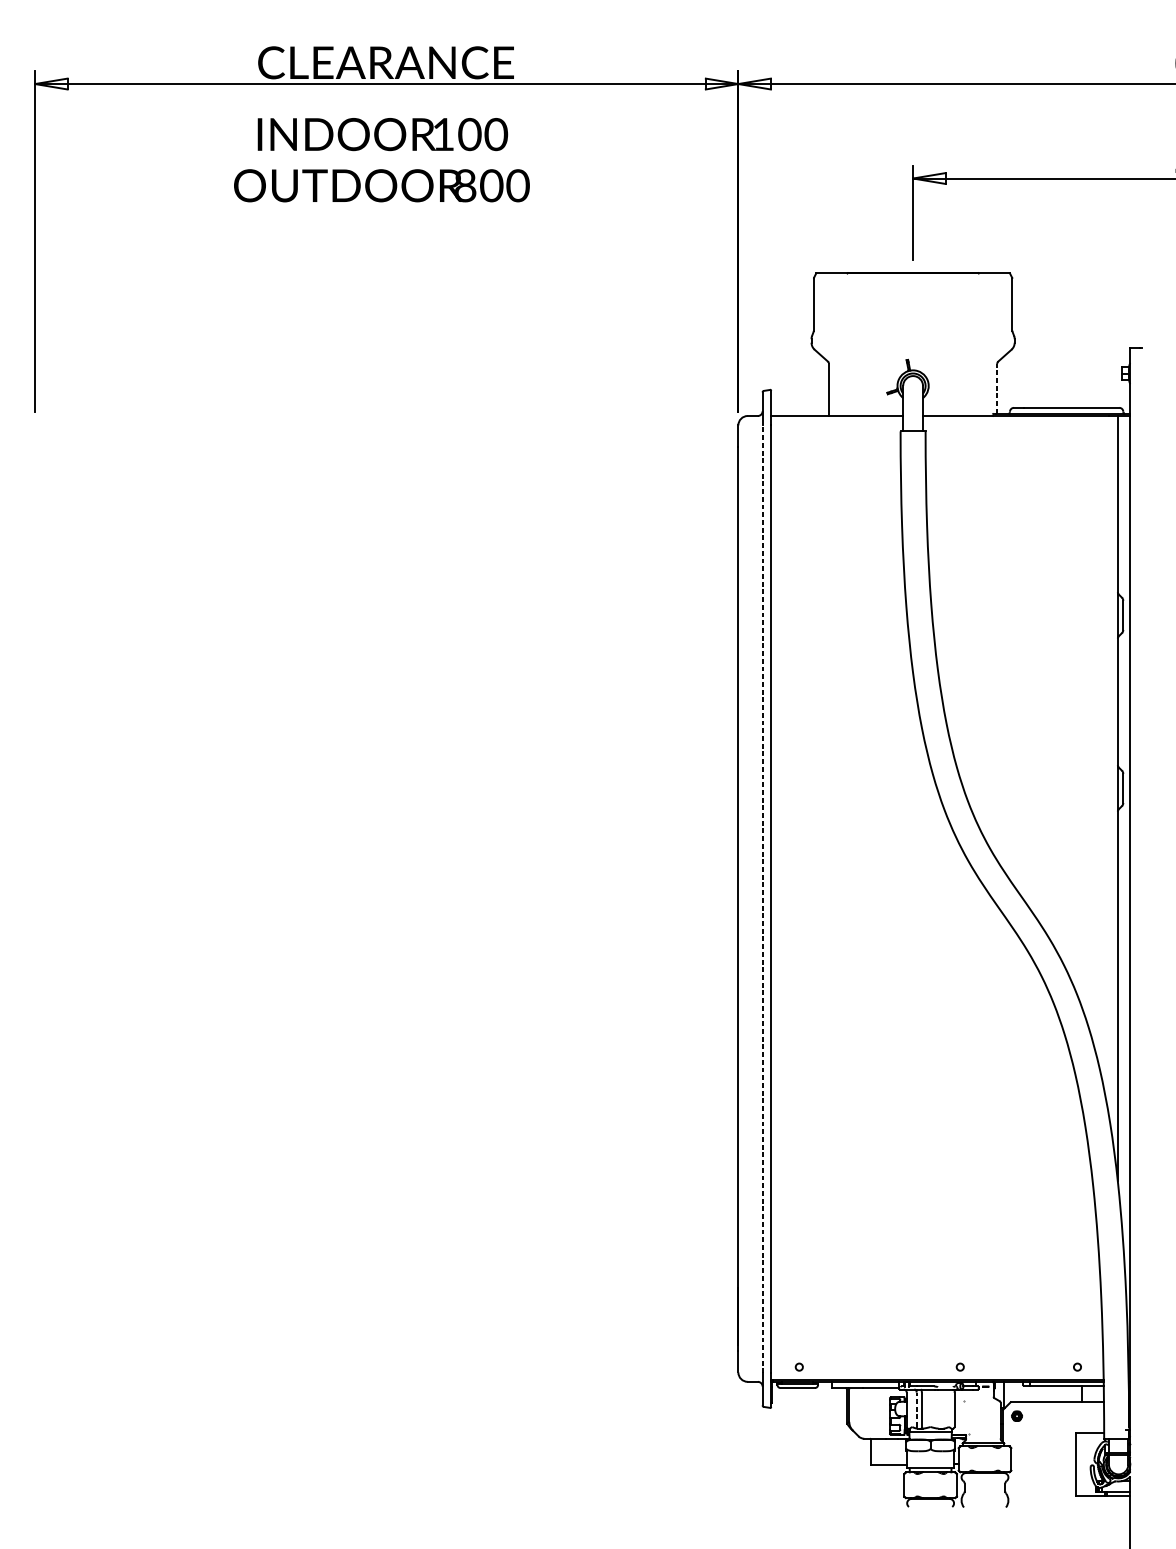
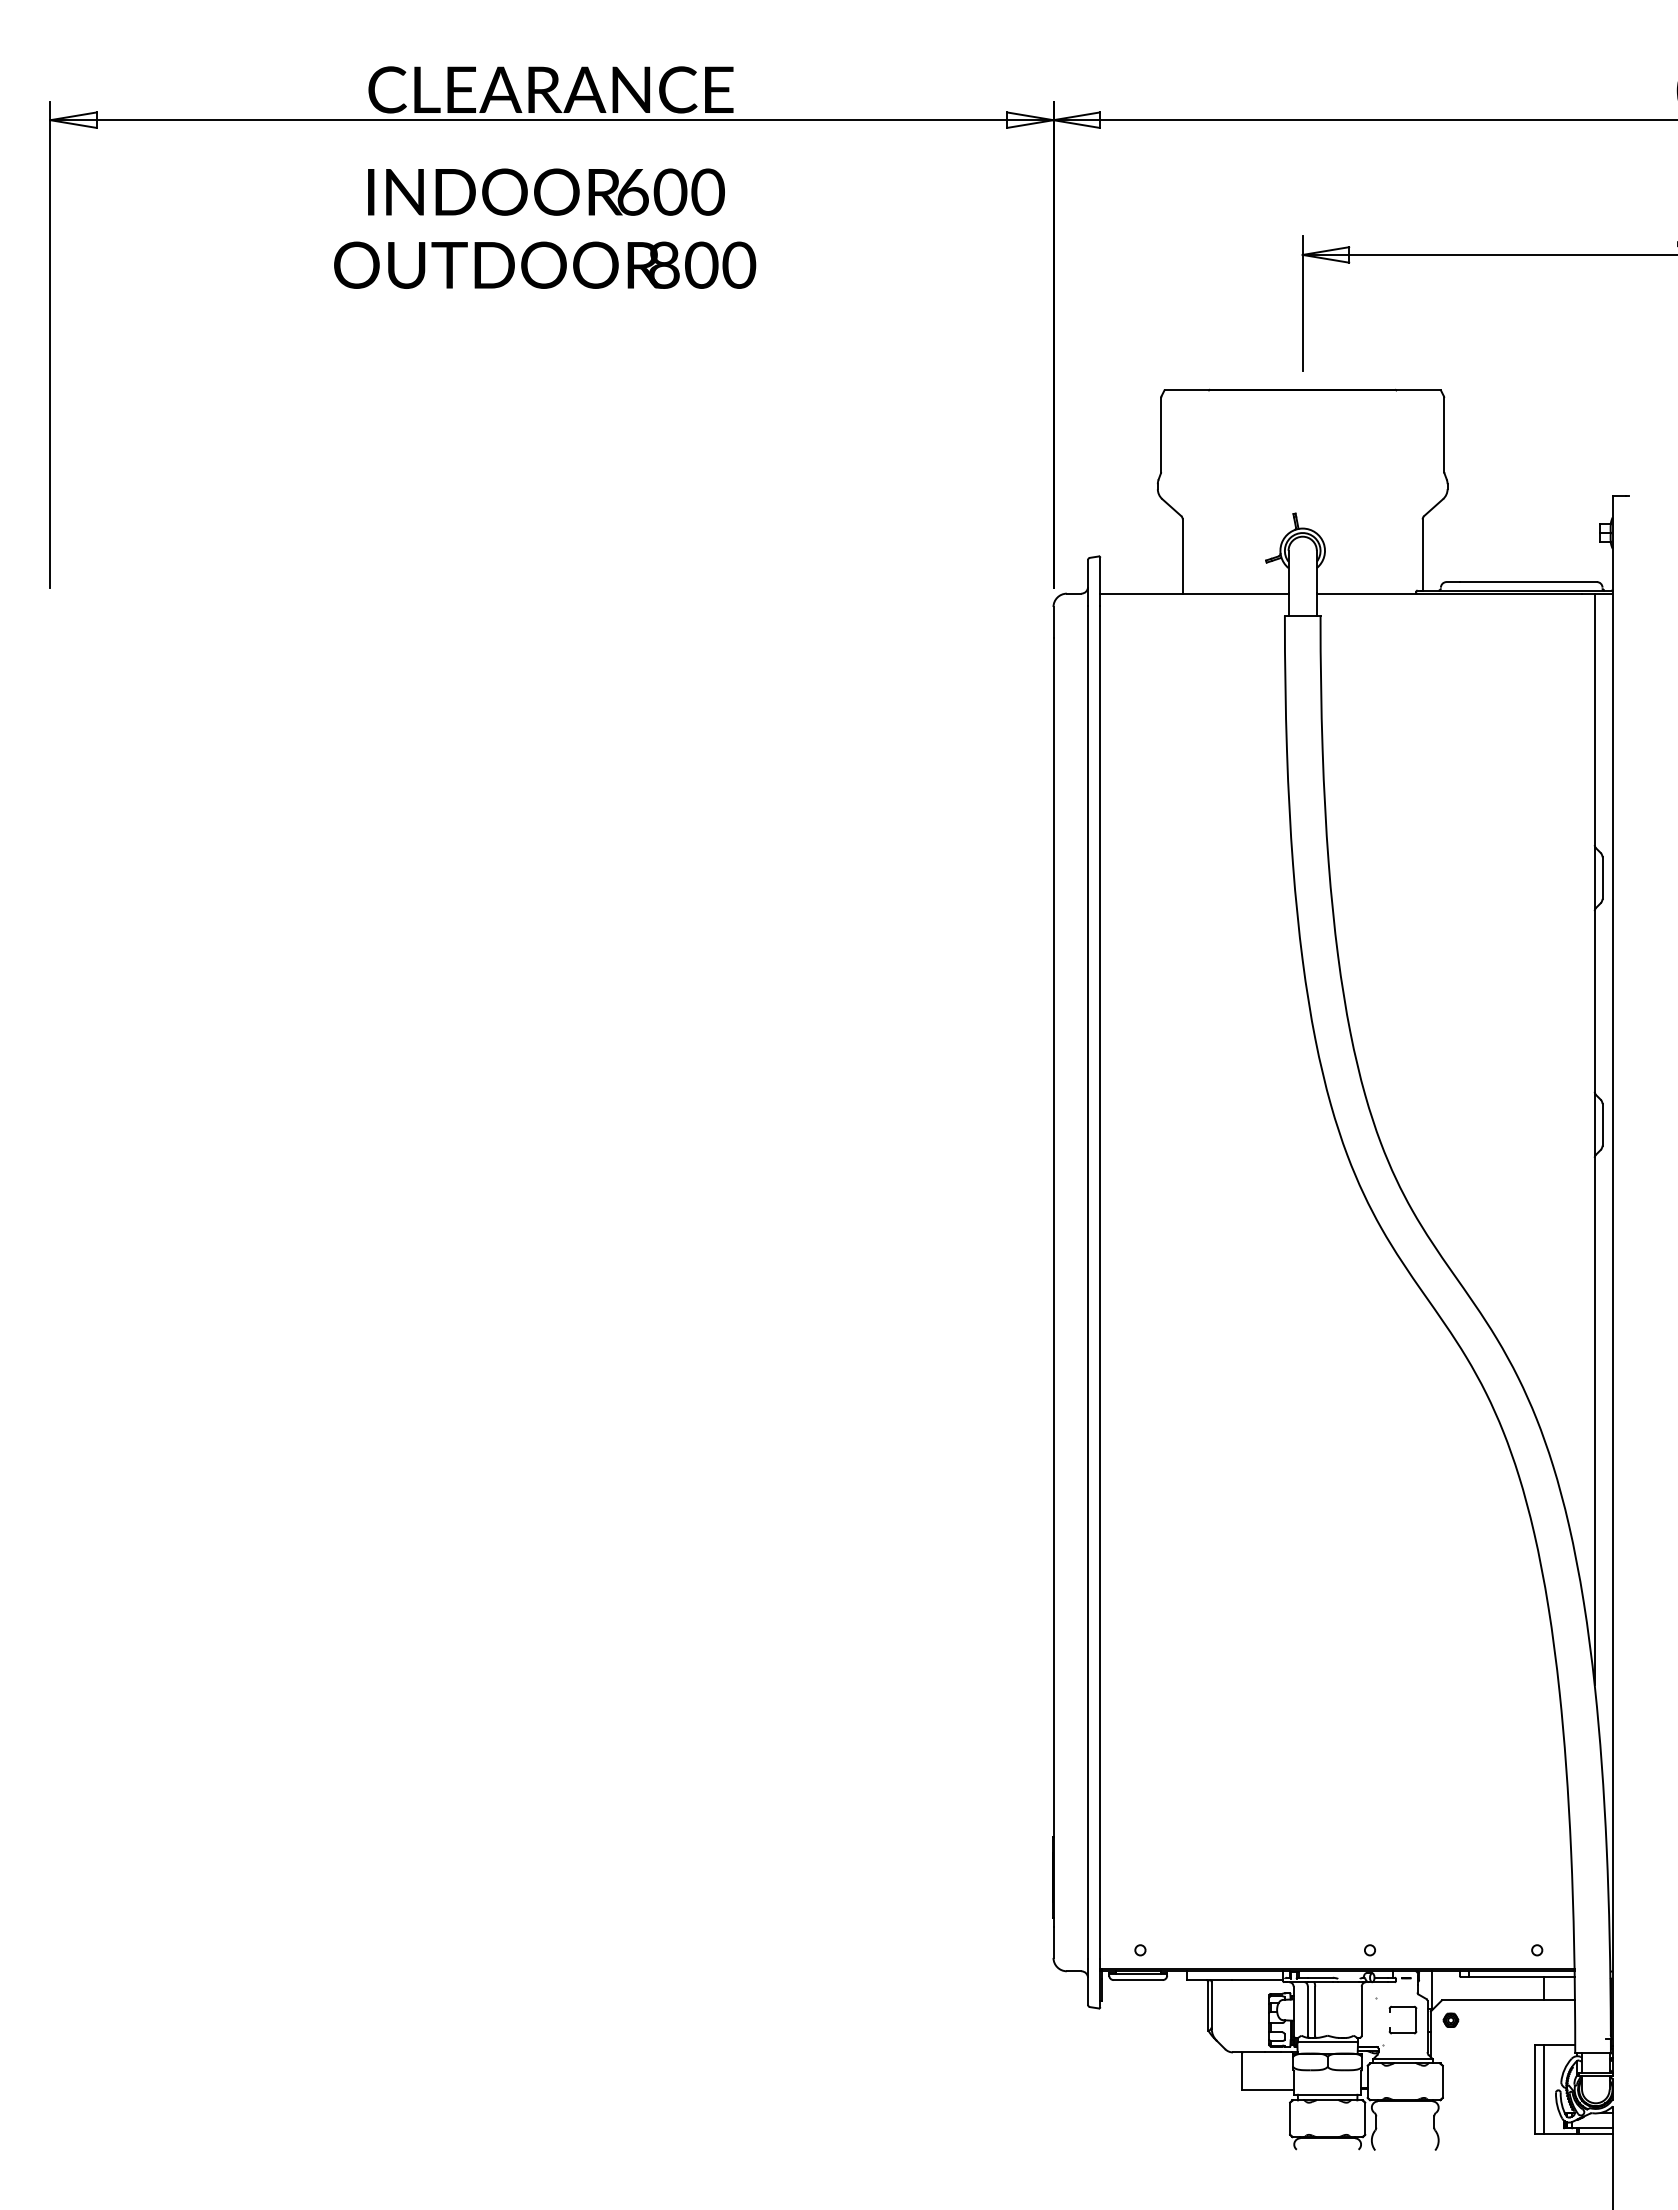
text: (443, 134) -> (632, 191), 100 -> 600
line: (997, 388) -> (1422, 554), dashed -> solid
line: (762, 898) -> (1088, 1282), dashed -> solid
part: (983, 1407) -> (1402, 2007), added
line: (916, 1410) -> (1307, 2011), dashed -> solid
line: (1081, 1464) -> (1543, 2089), added

